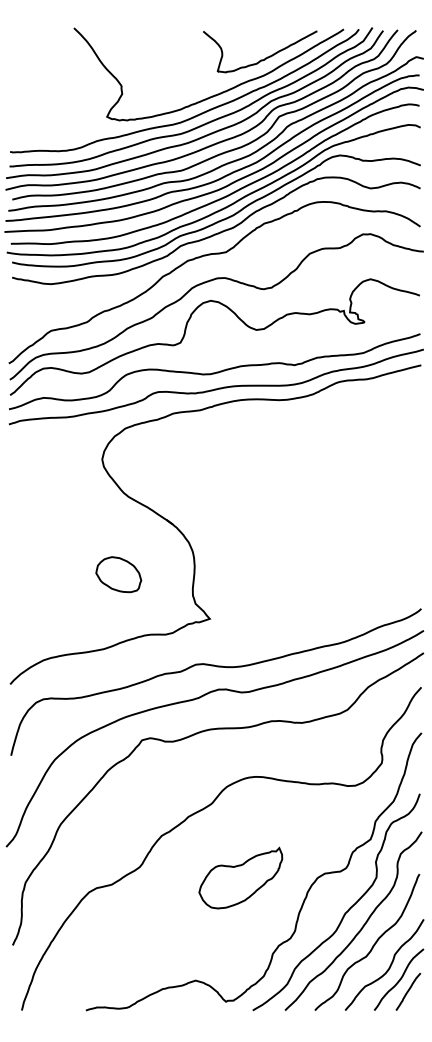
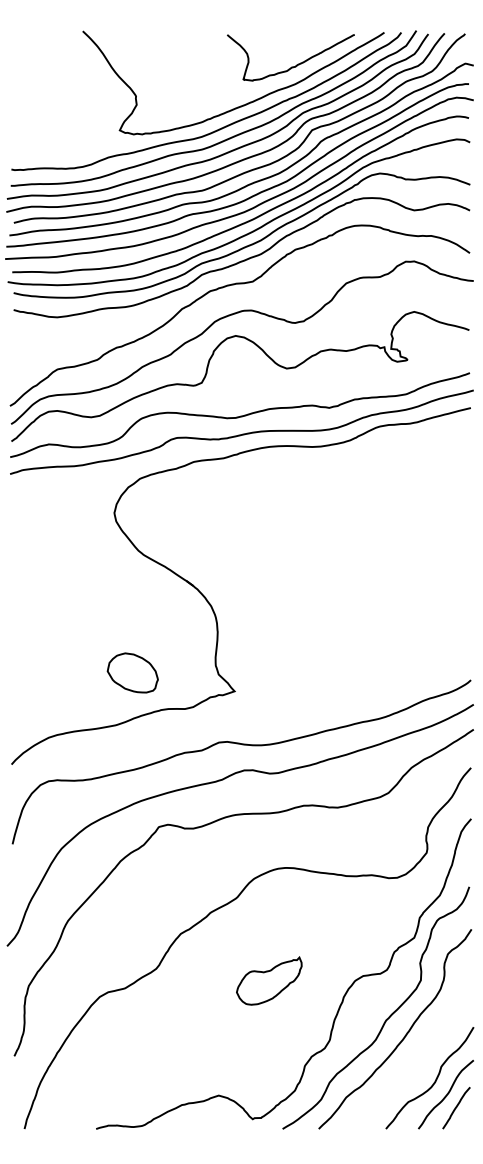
part: (118, 574) -> (132, 672), moved
part: (241, 877) -> (269, 980), size x0.7
curve: (372, 945) -> (416, 1056), removed

